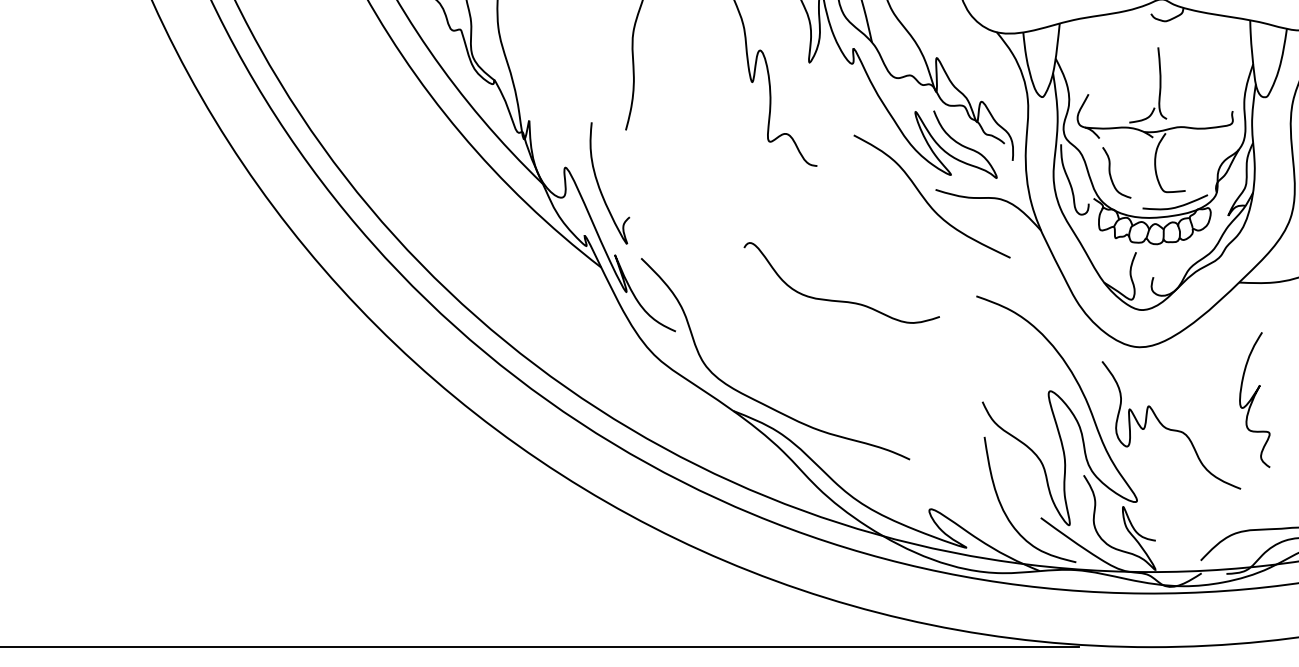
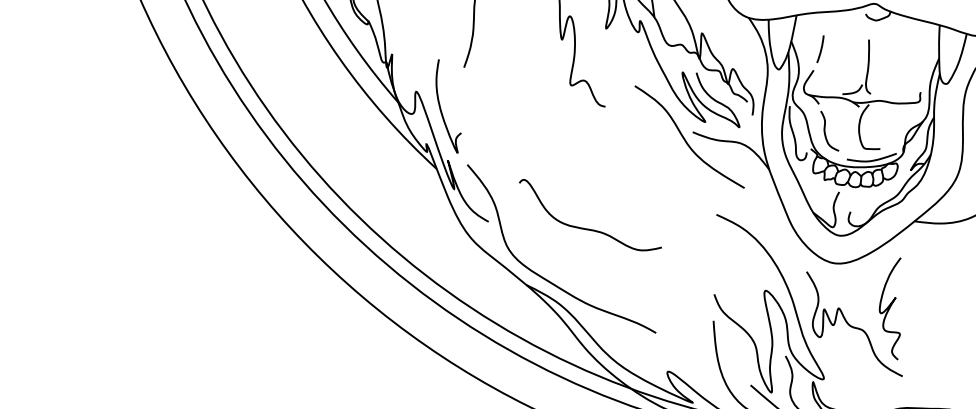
arc: (1095, 65) -> (820, 49), added
curve: (841, 300) -> (589, 228), moved
curve: (1254, 399) -> (890, 307), moved

